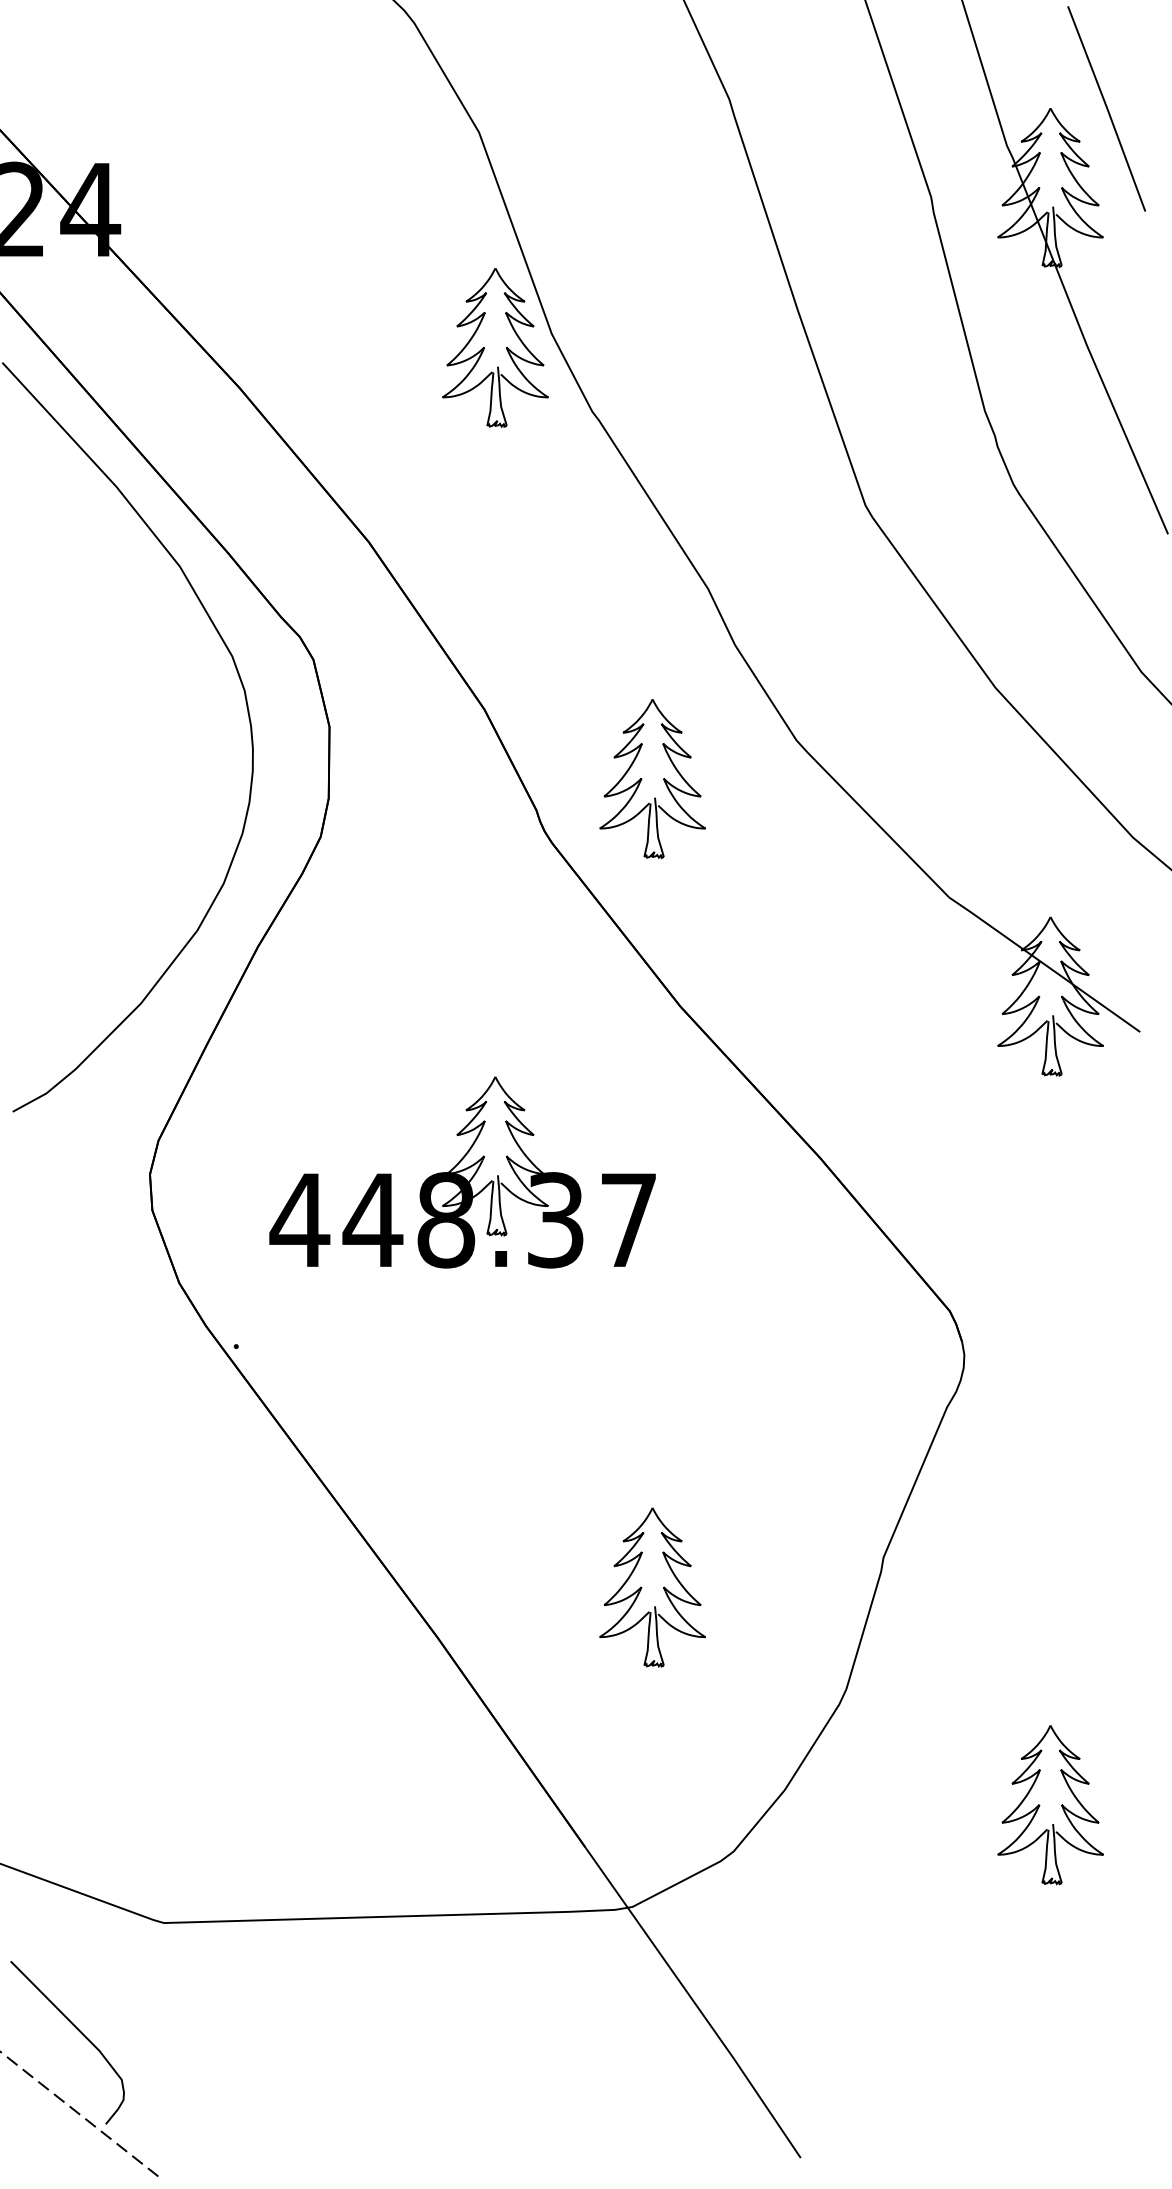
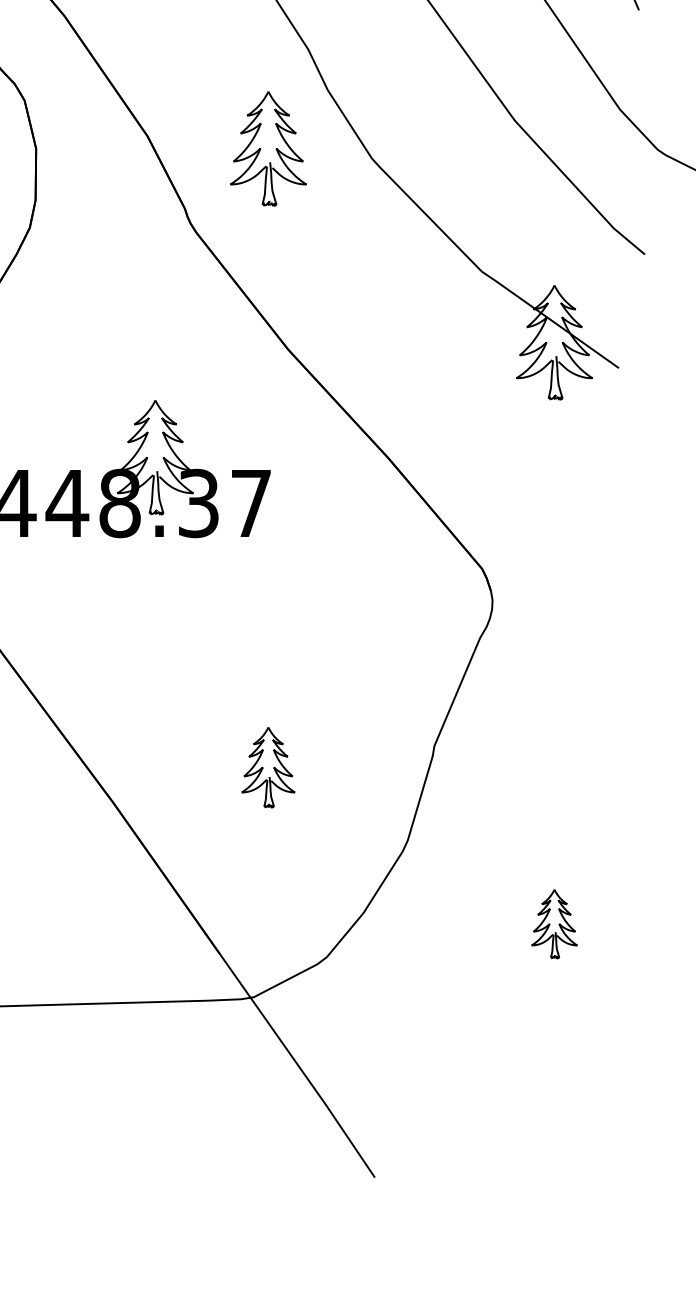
part: (652, 778) -> (268, 148), moved
part: (652, 1587) -> (268, 767), size x0.7
part: (1050, 1805) -> (554, 924), size x0.6

